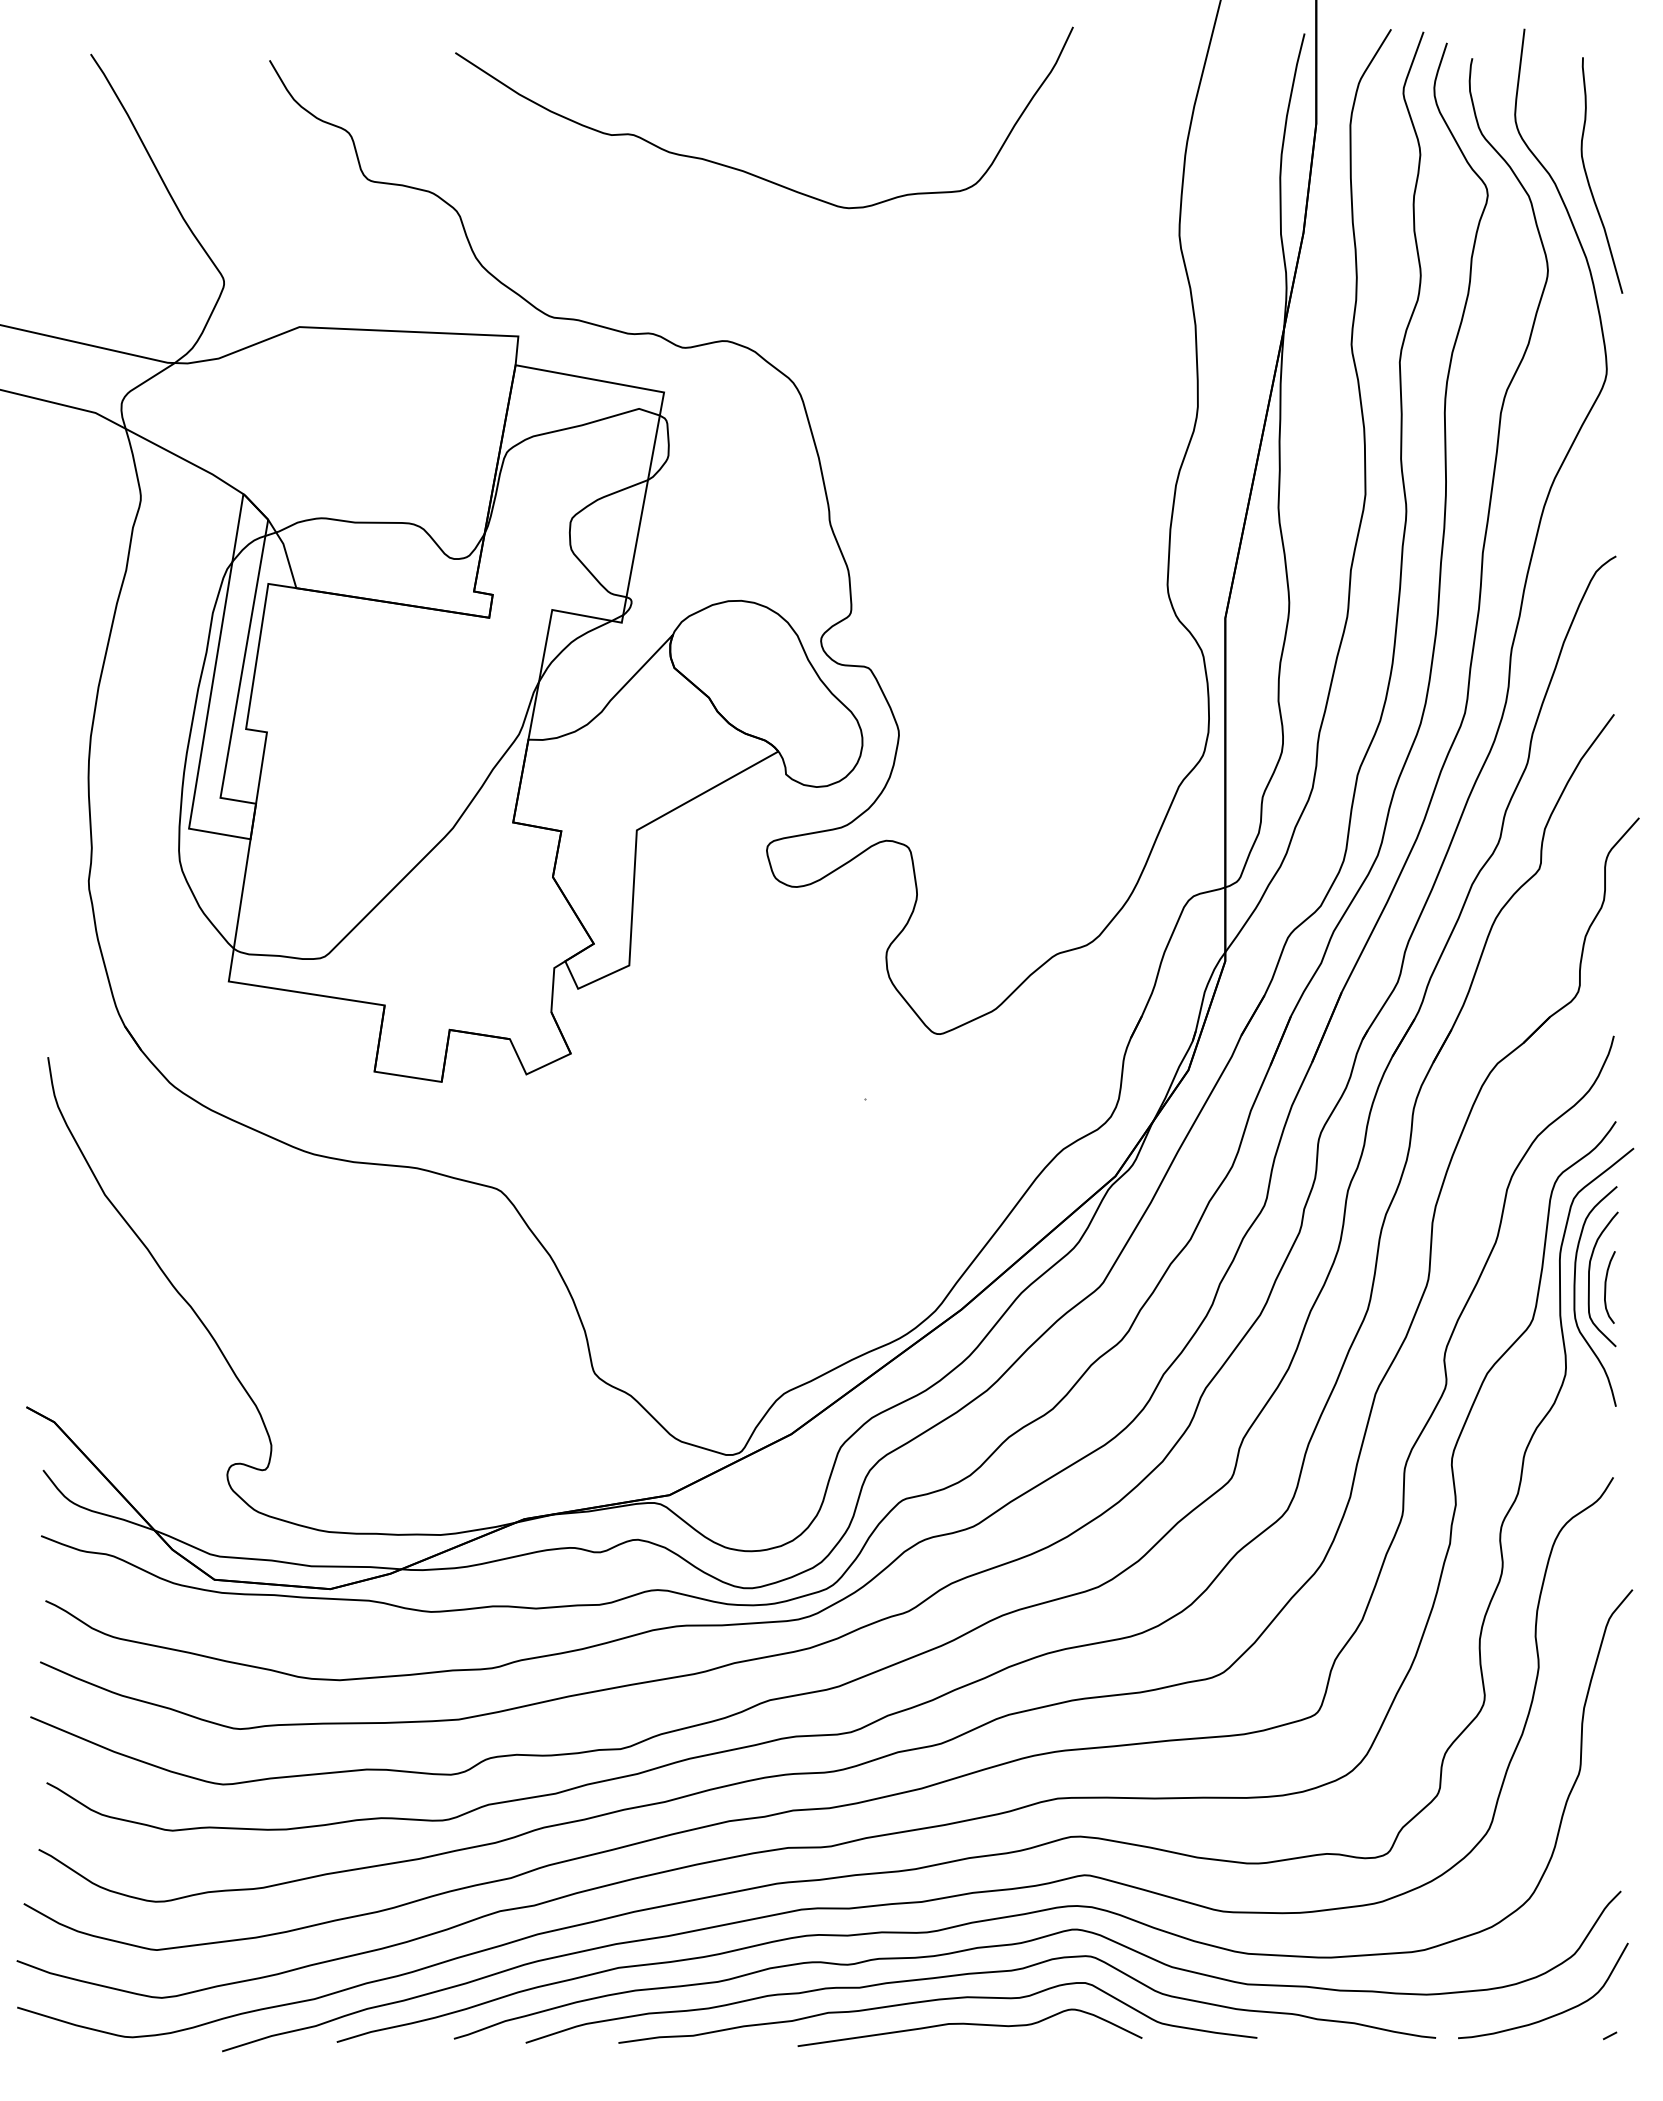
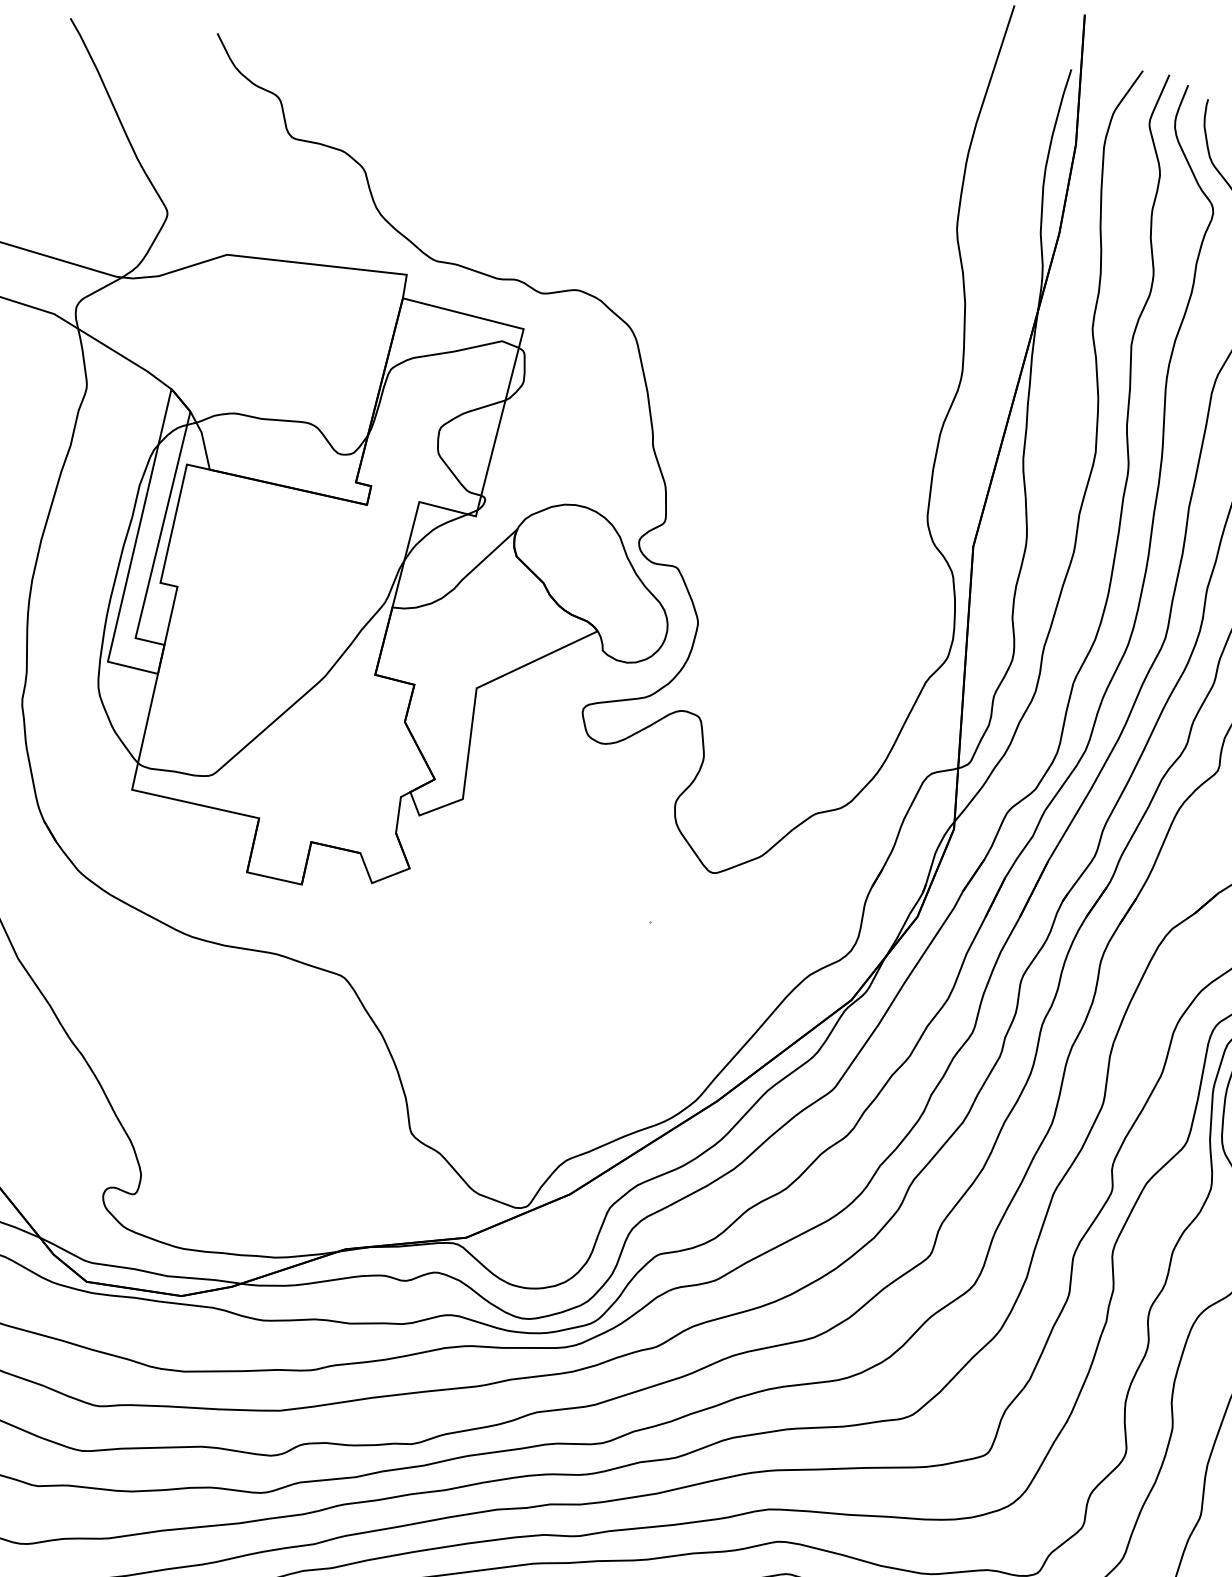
curve: (747, 171) -> (604, 151), removed

